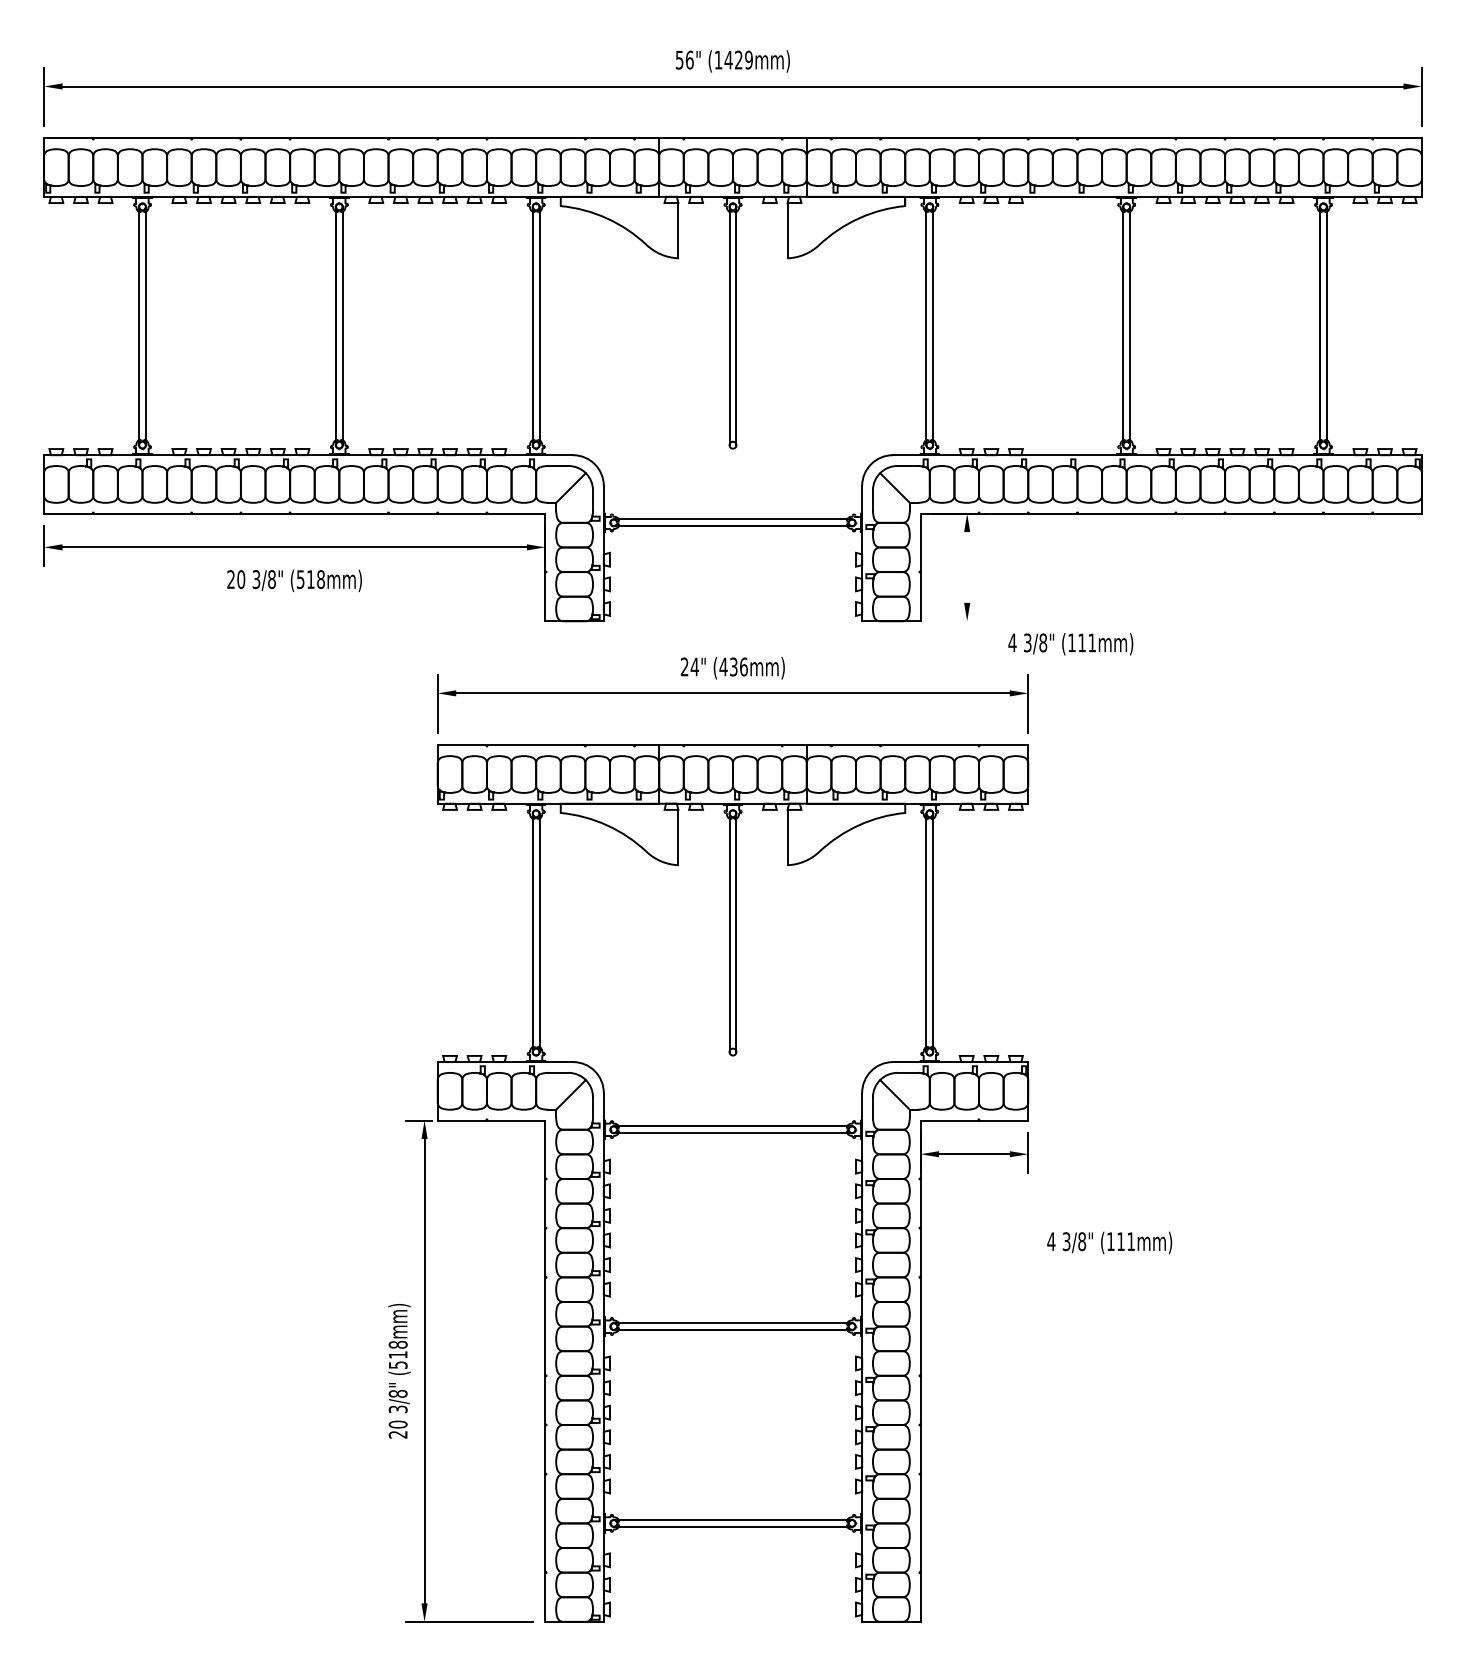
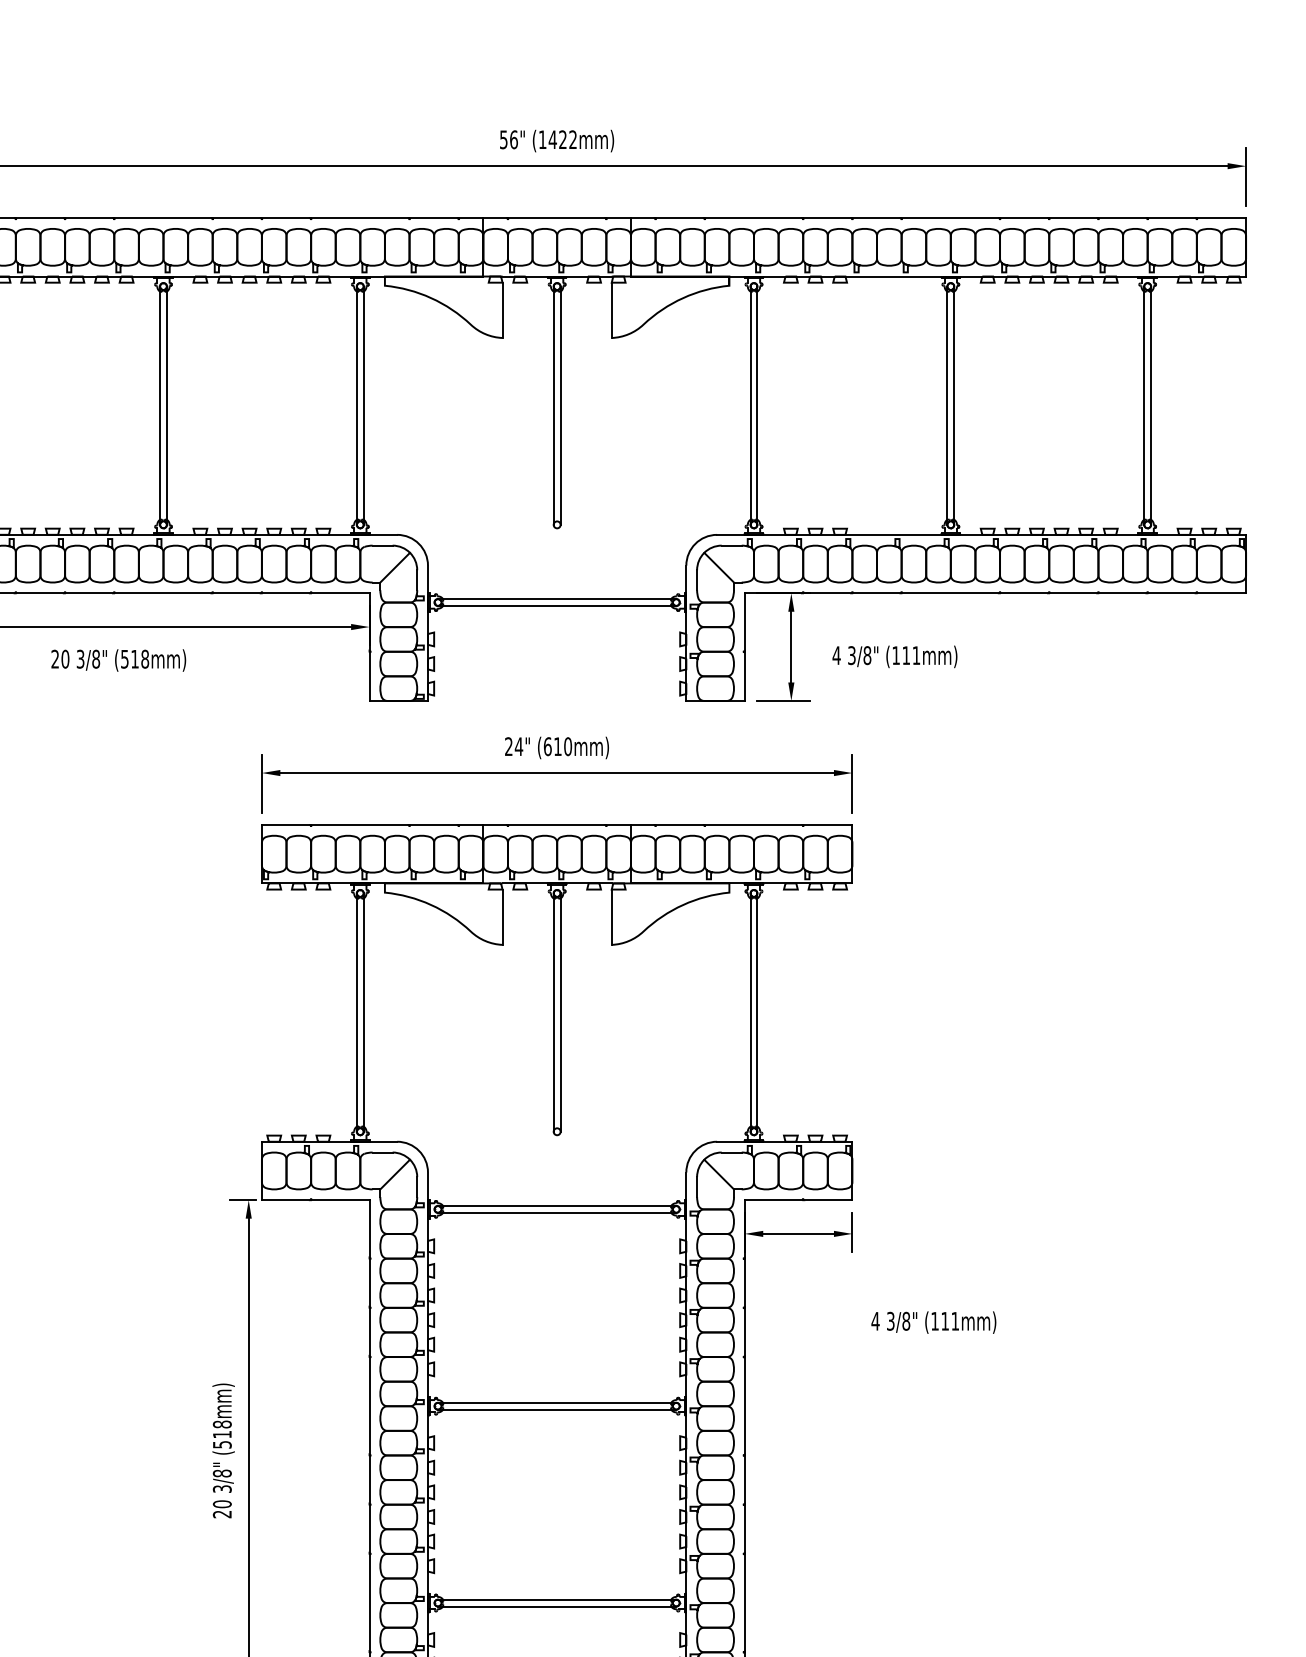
text: (748, 59) -> (572, 139), (1429mm) -> (1422mm)
line: (967, 567) -> (791, 647), added
line: (958, 621) -> (782, 701), added
text: (1070, 644) -> (894, 657), moved
text: (733, 666) -> (557, 746), (436mm) -> (610mm)

